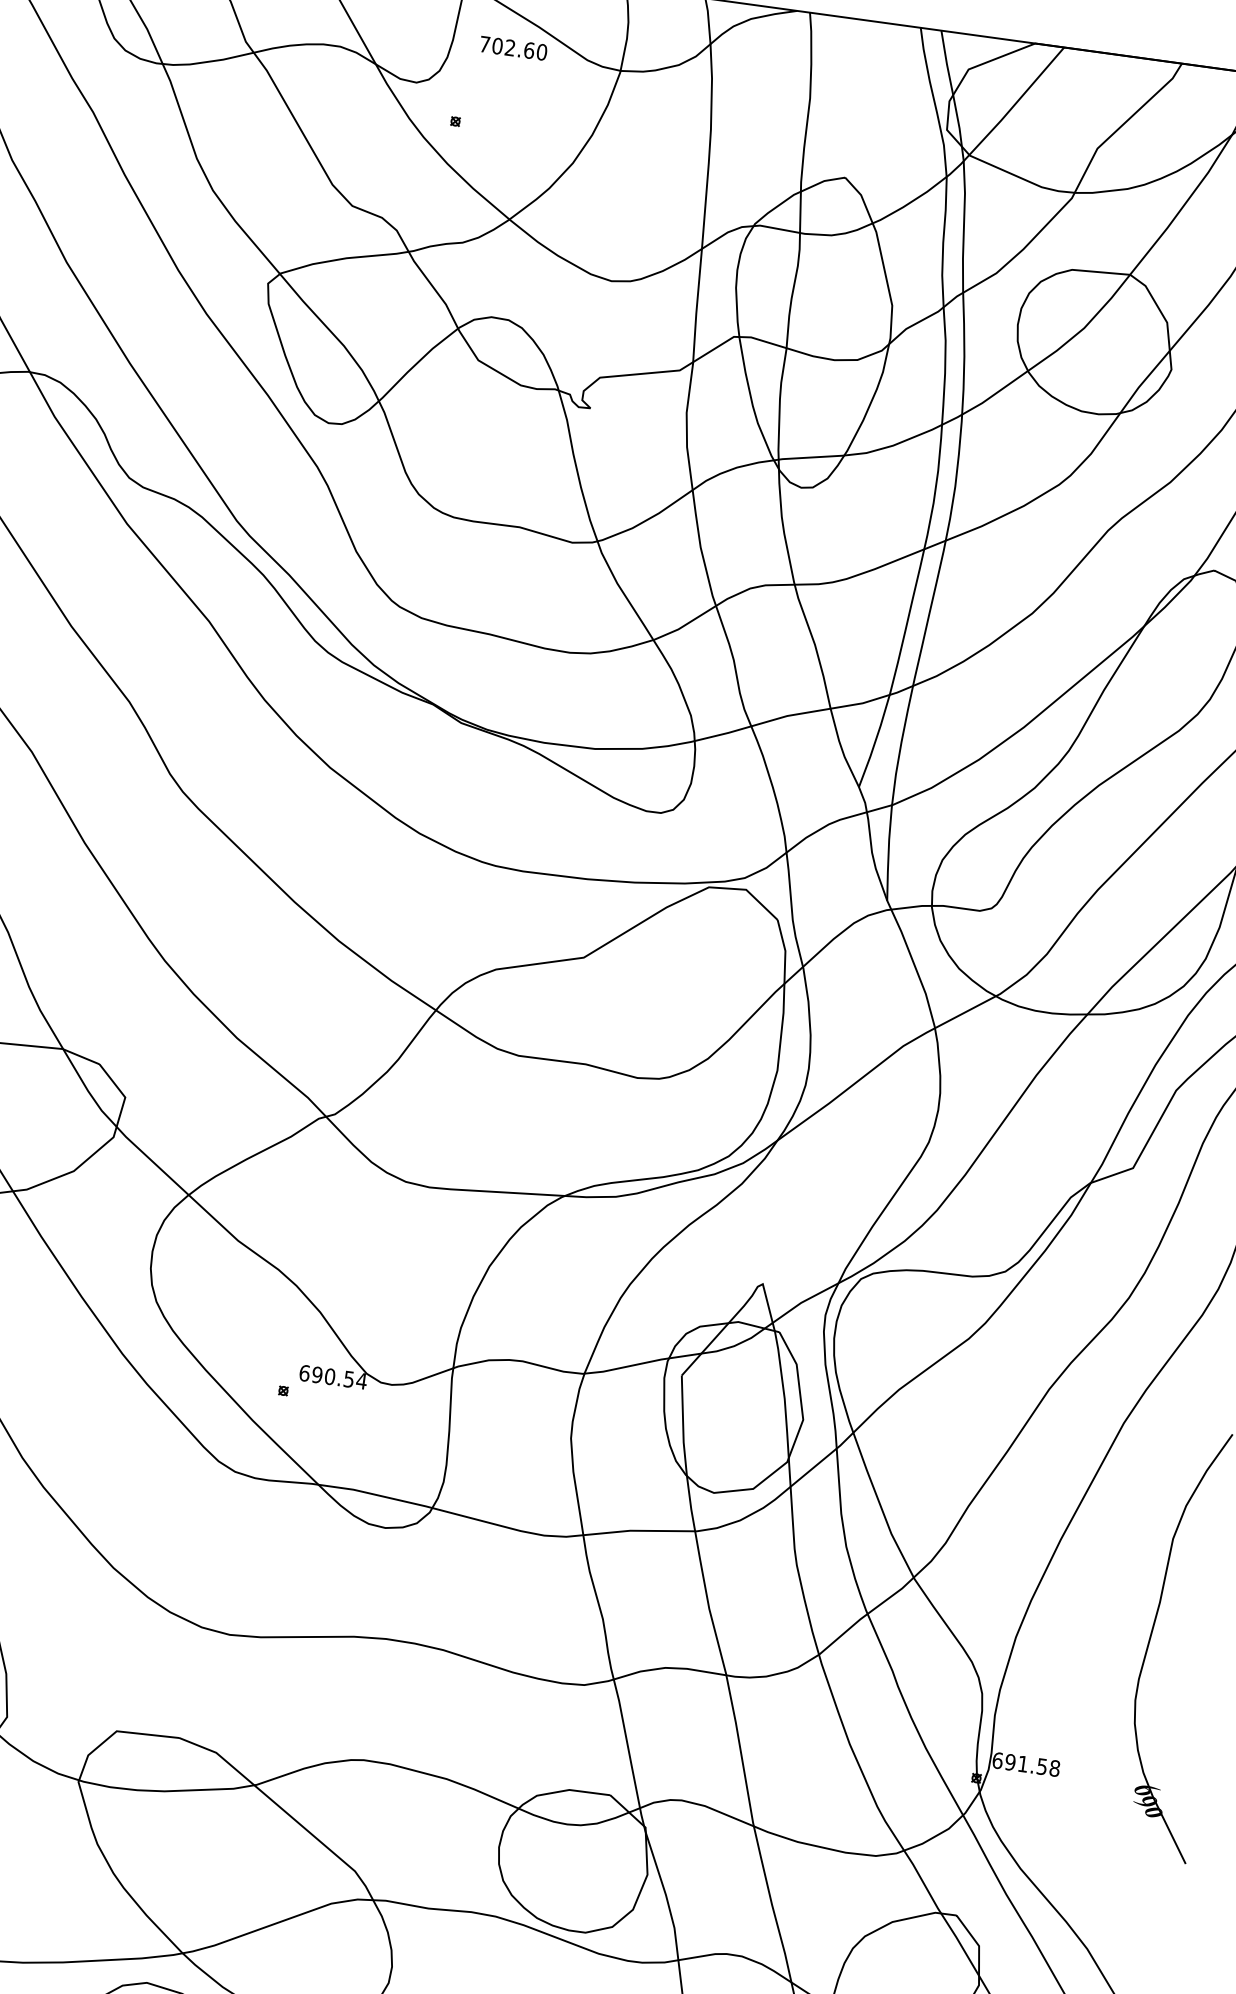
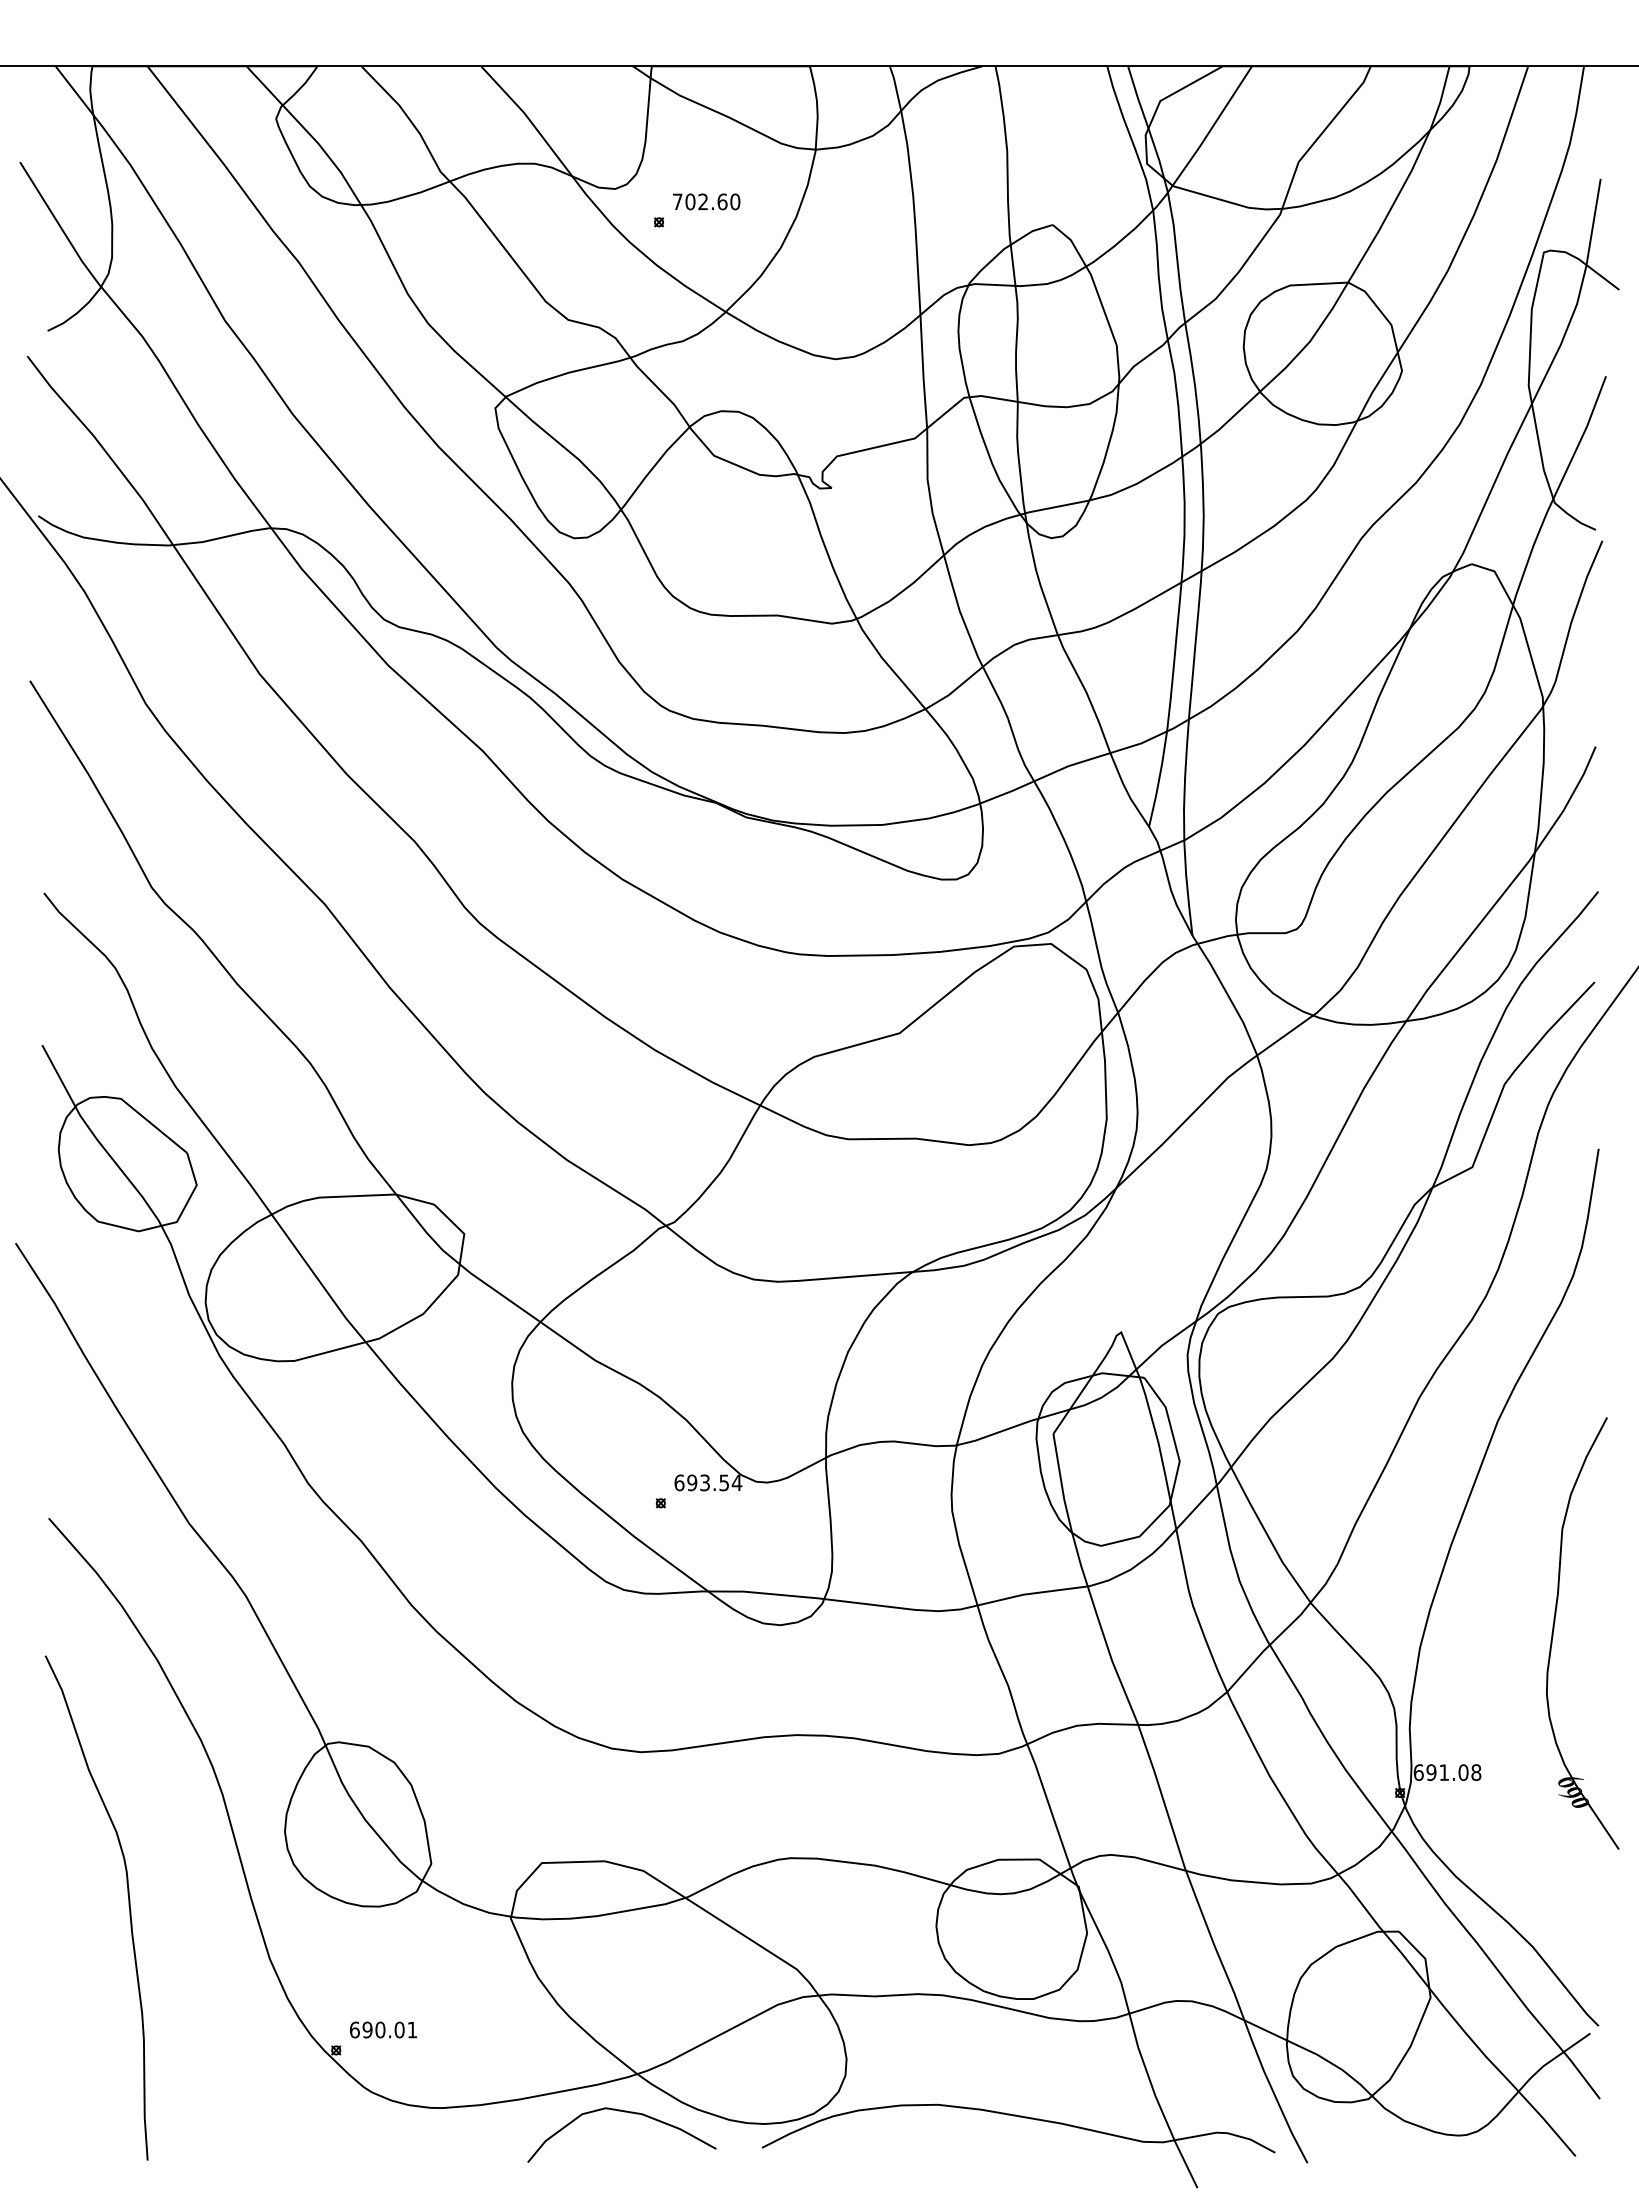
text: (513, 47) -> (706, 201), moved
text: (330, 1376) -> (705, 1482), 690.54 -> 693.54
text: (1042, 1766) -> (1463, 1772), 691.58 -> 691.08

